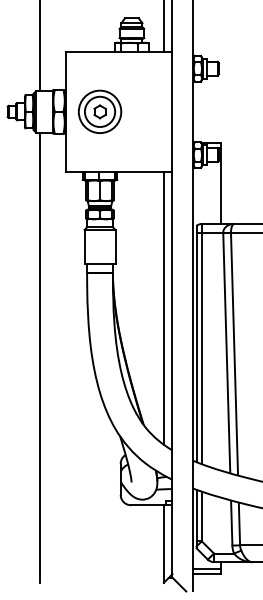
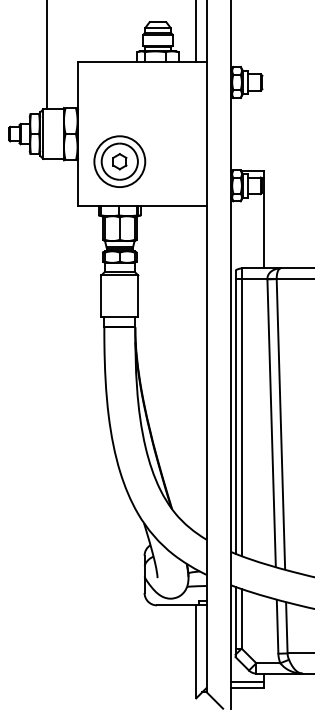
part: (99, 111) -> (119, 161), moved
line: (163, 308) -> (195, 369), removed
line: (39, 357) -> (47, 428), removed

